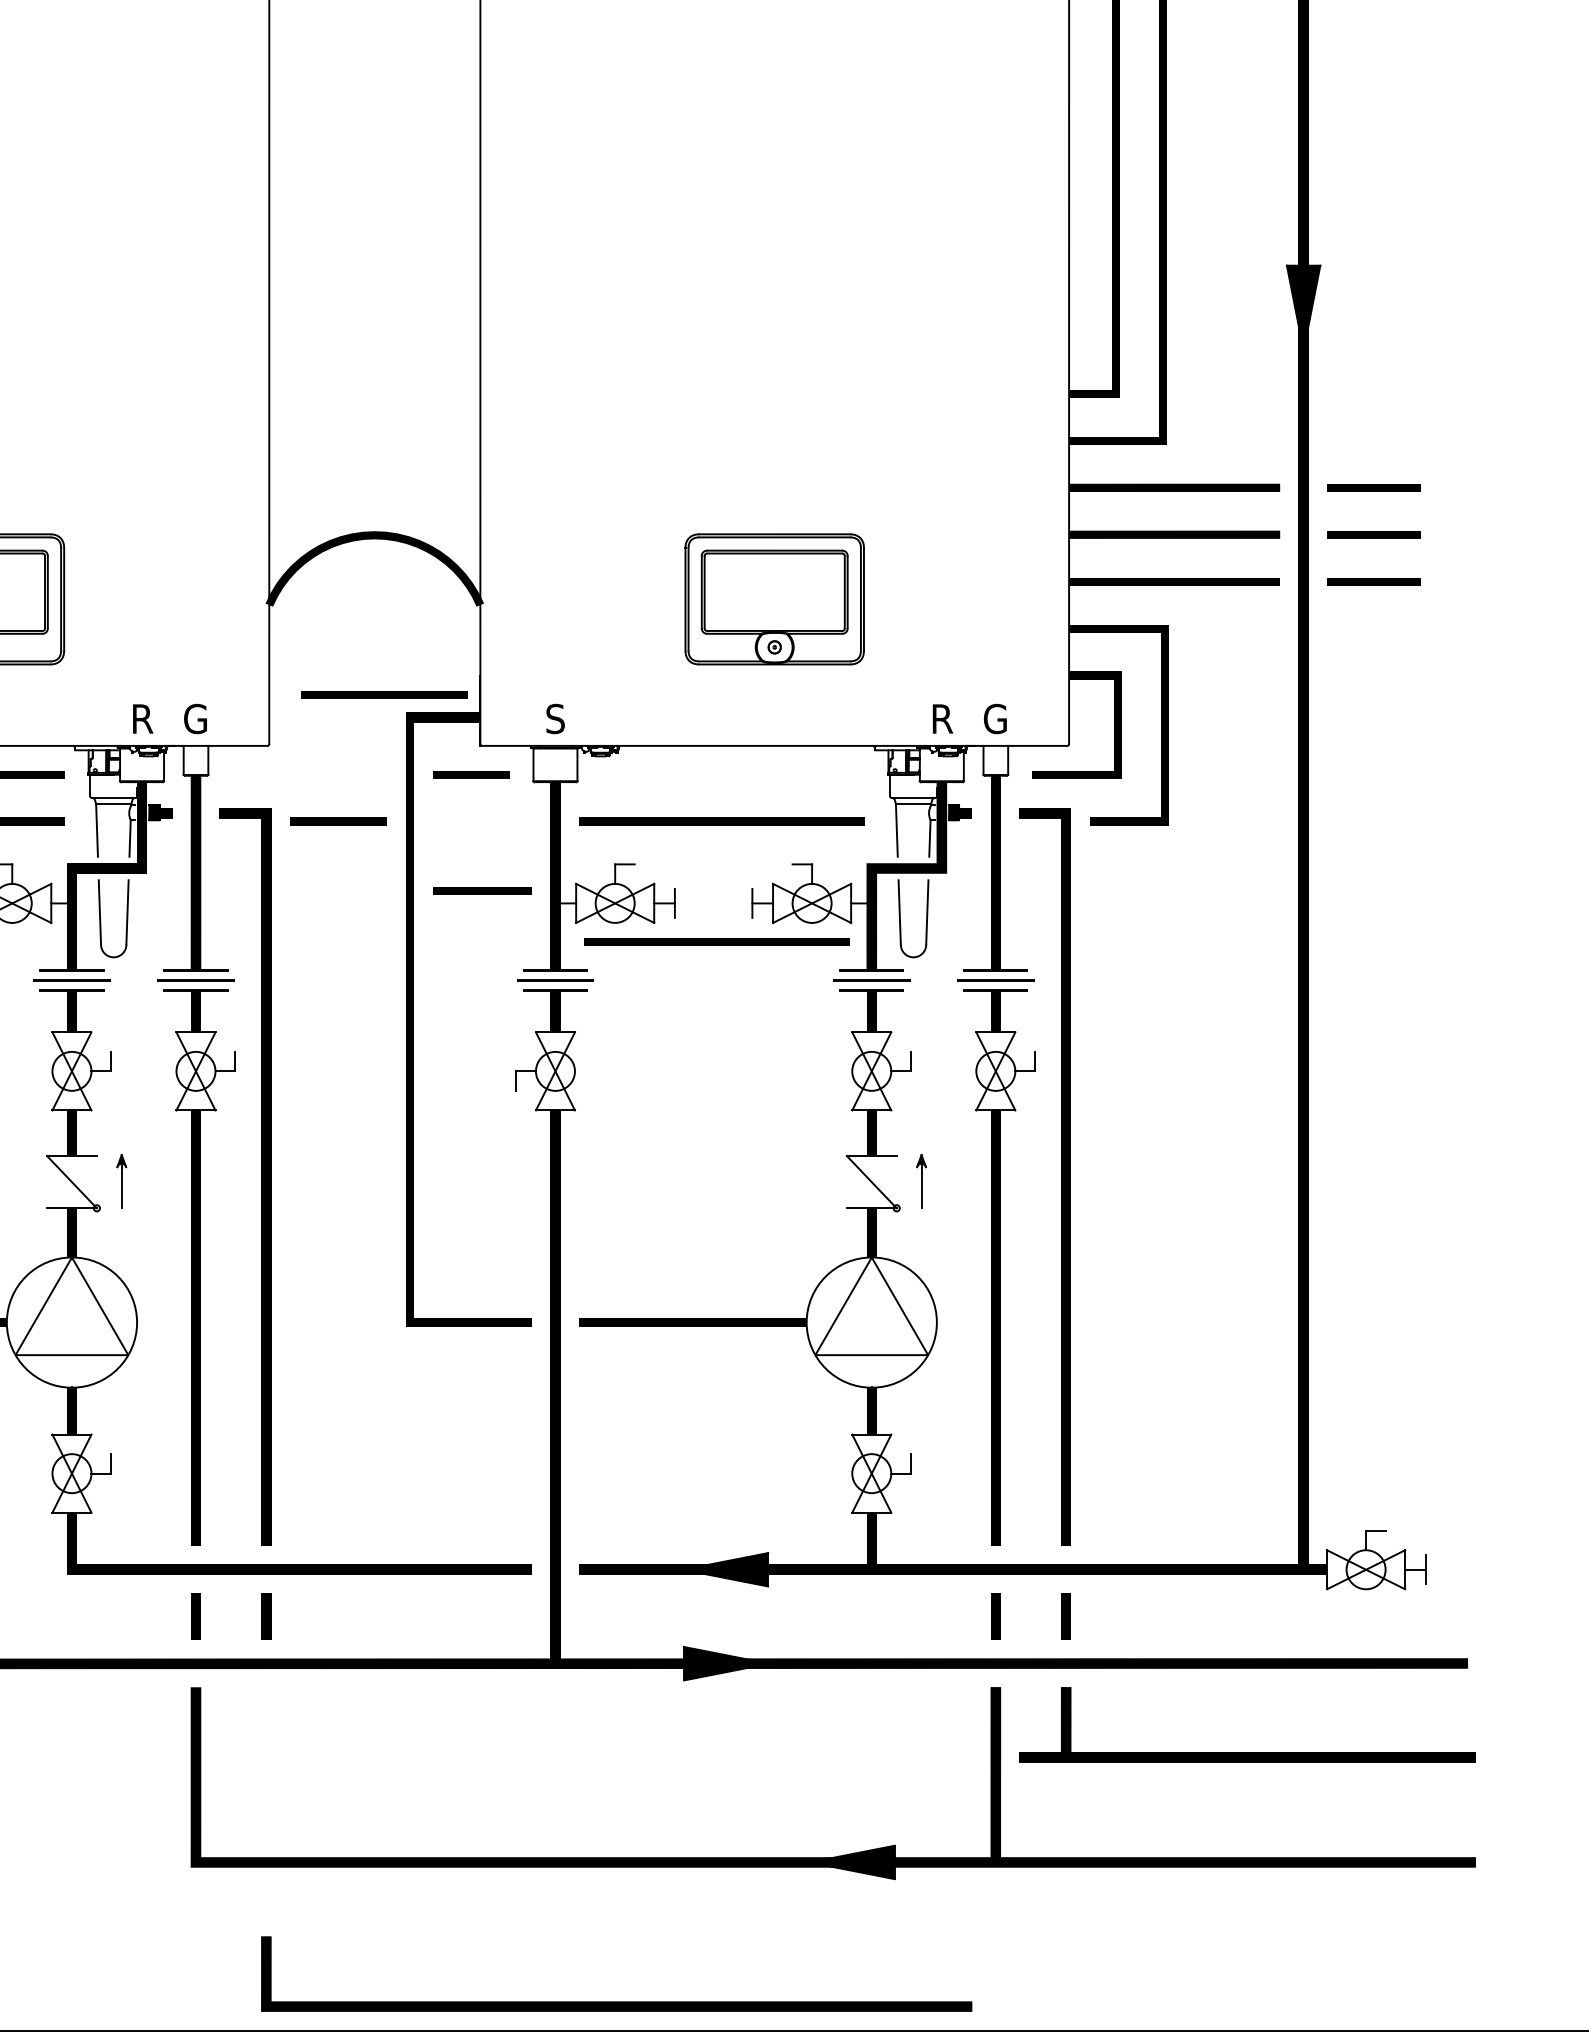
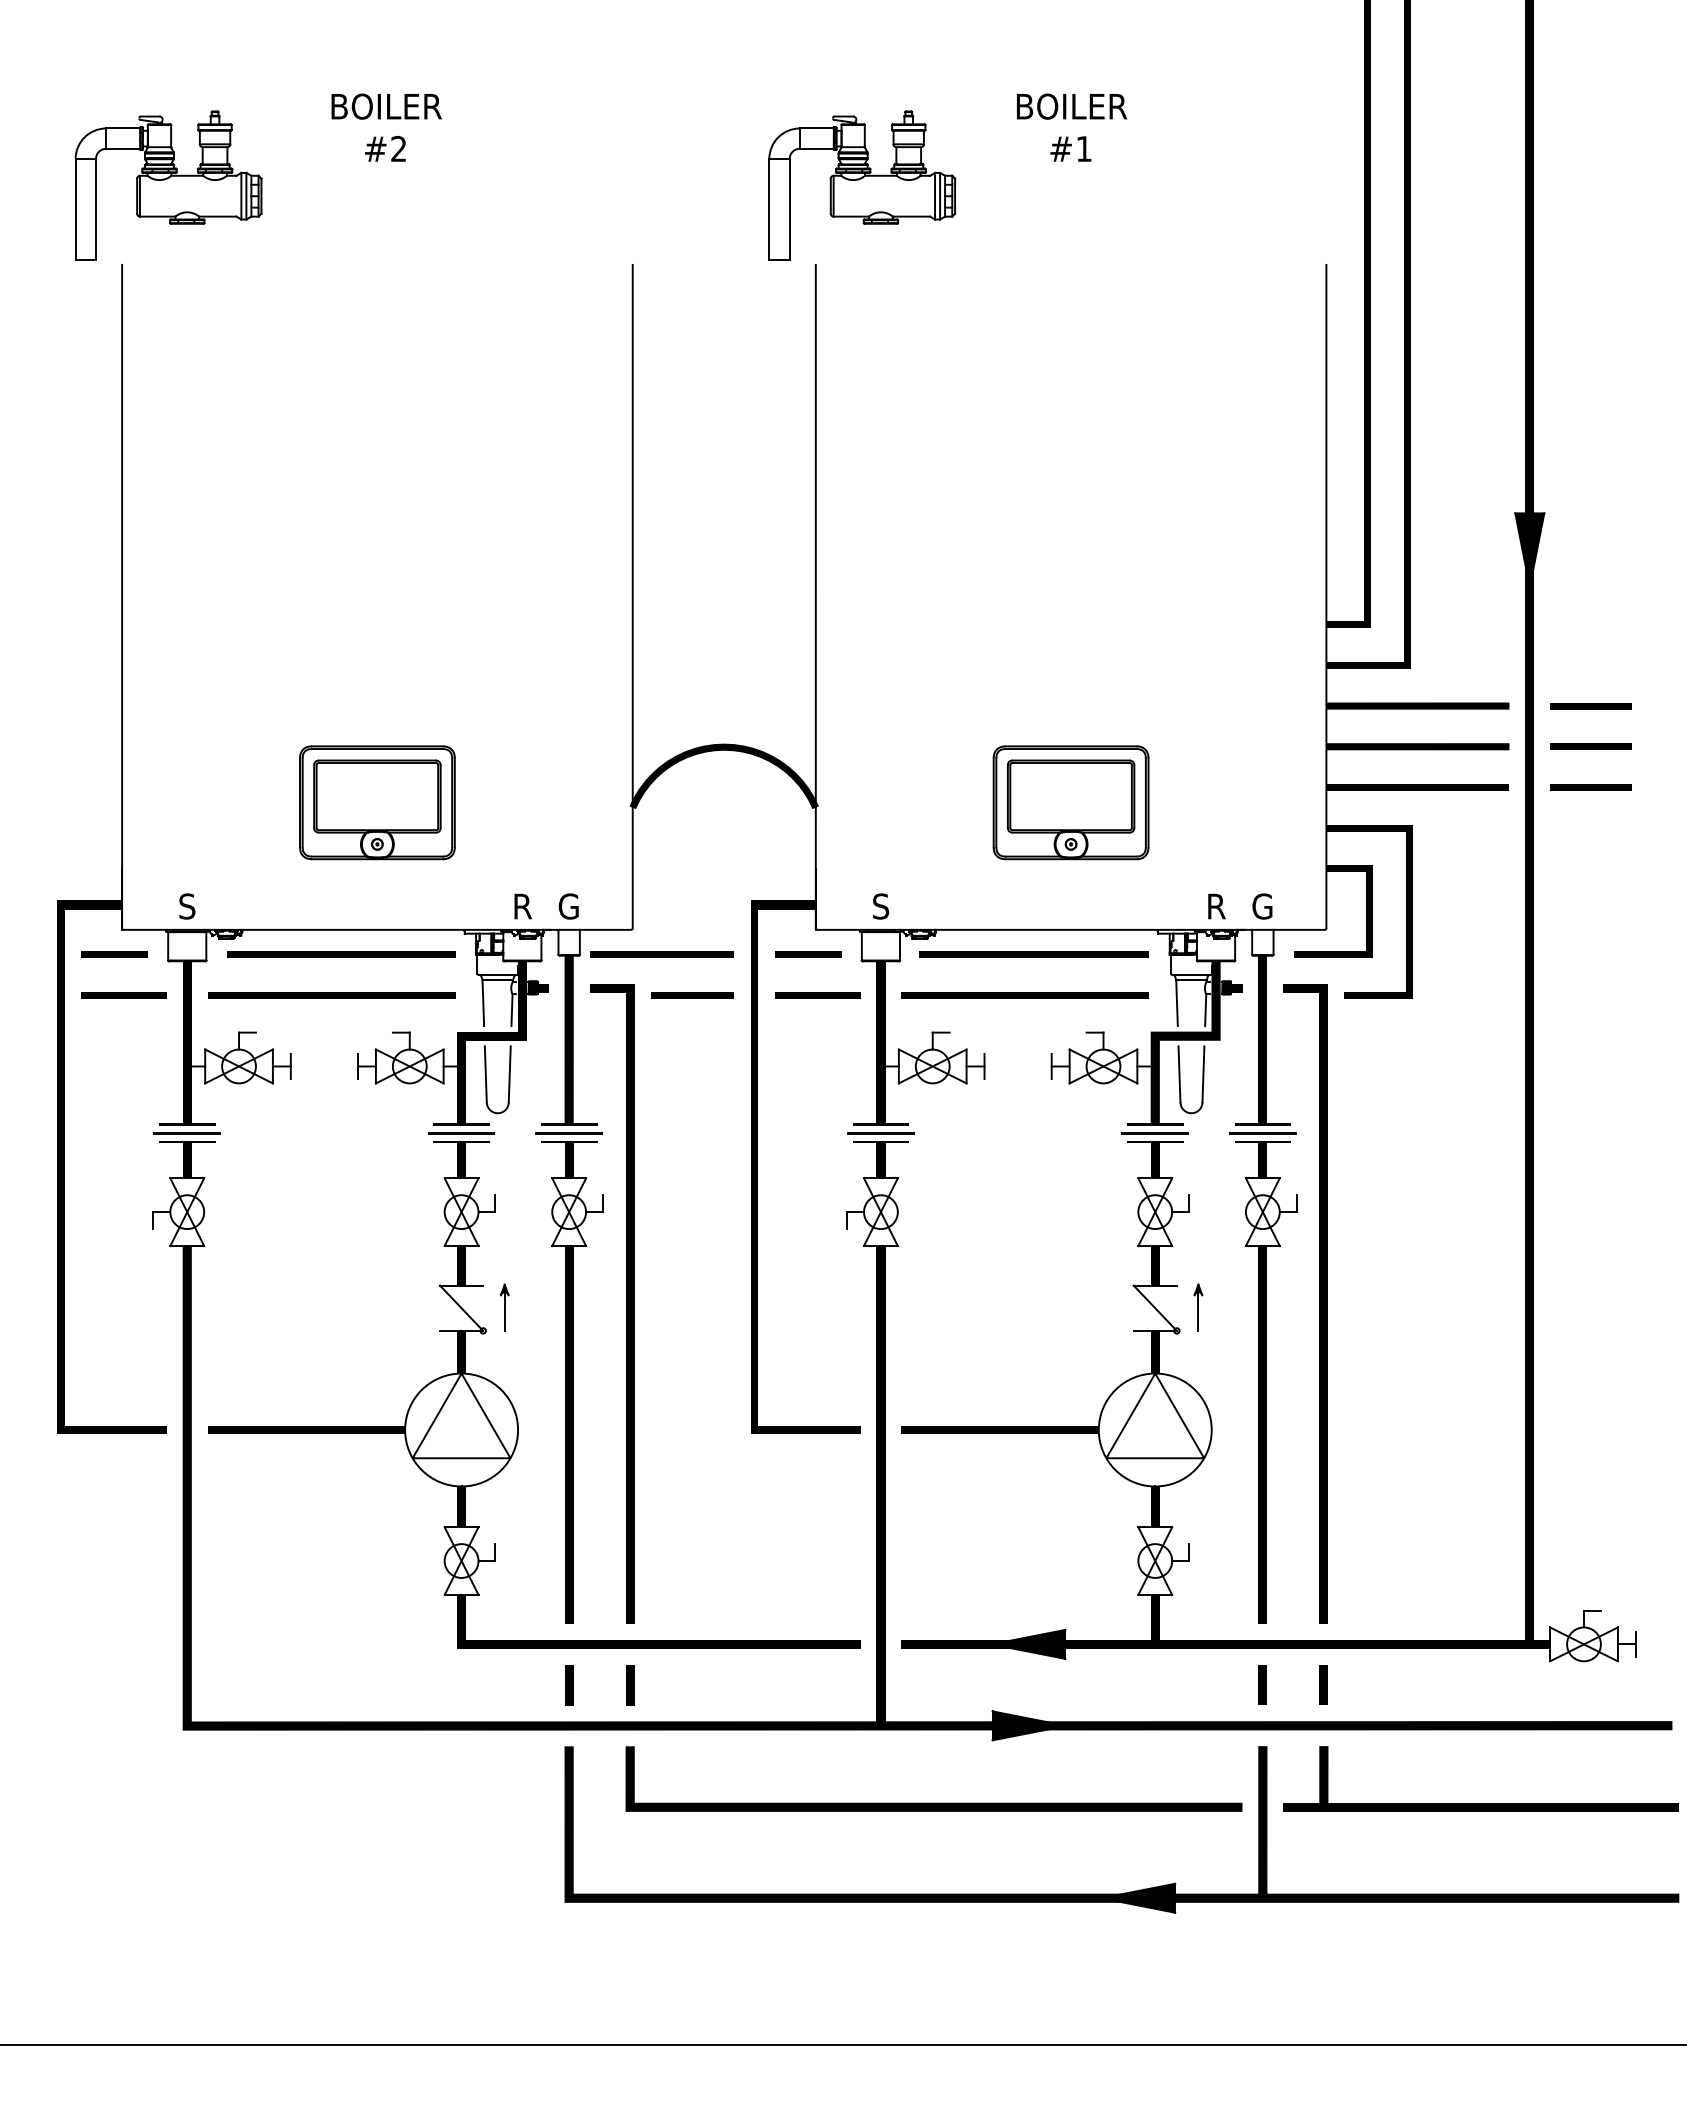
line: (384, 694) -> (661, 954), moved
line: (482, 890) -> (817, 995), moved
line: (716, 941) -> (1033, 954), moved
line: (616, 2001) -> (933, 1802), moved

